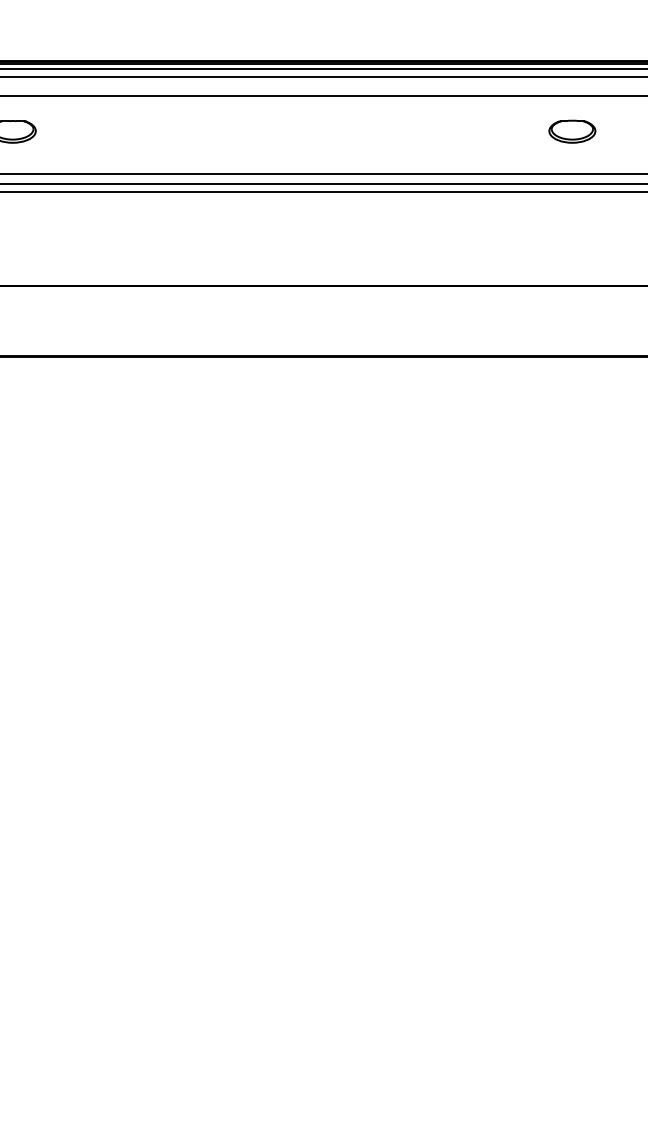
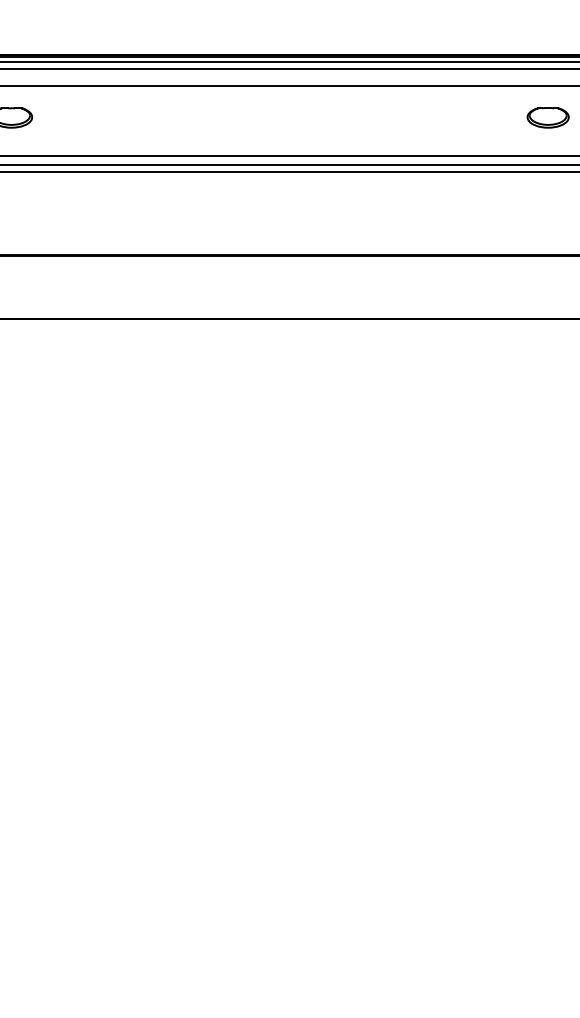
part: (571, 131) -> (547, 117), moved

